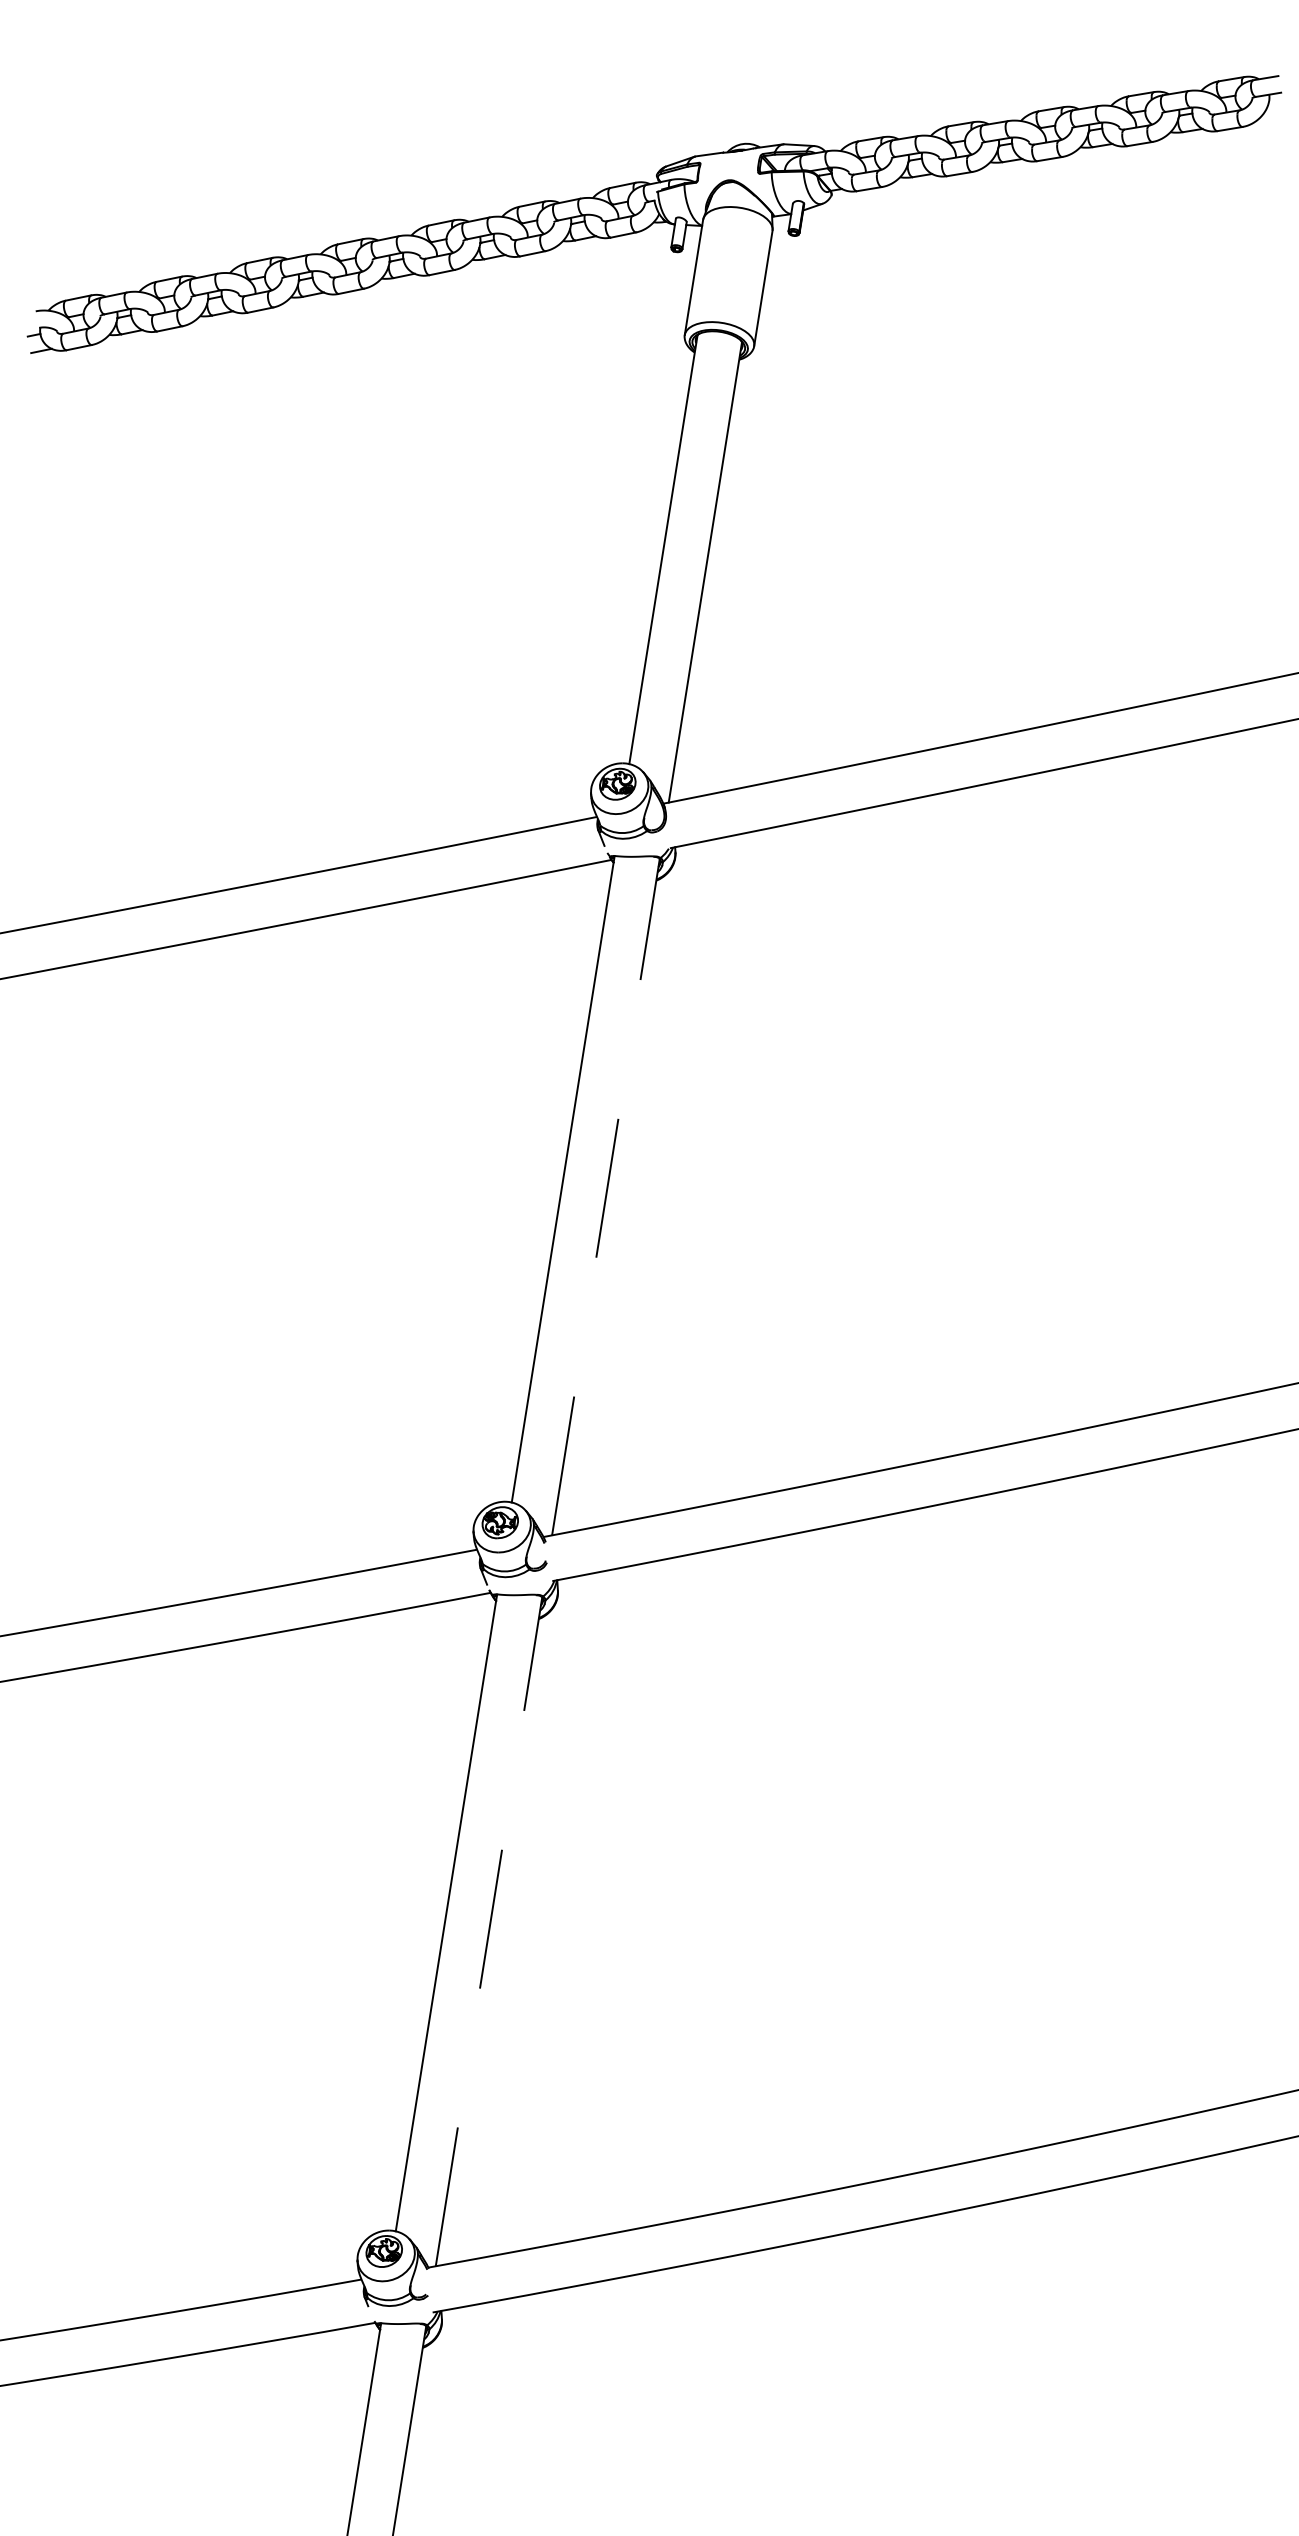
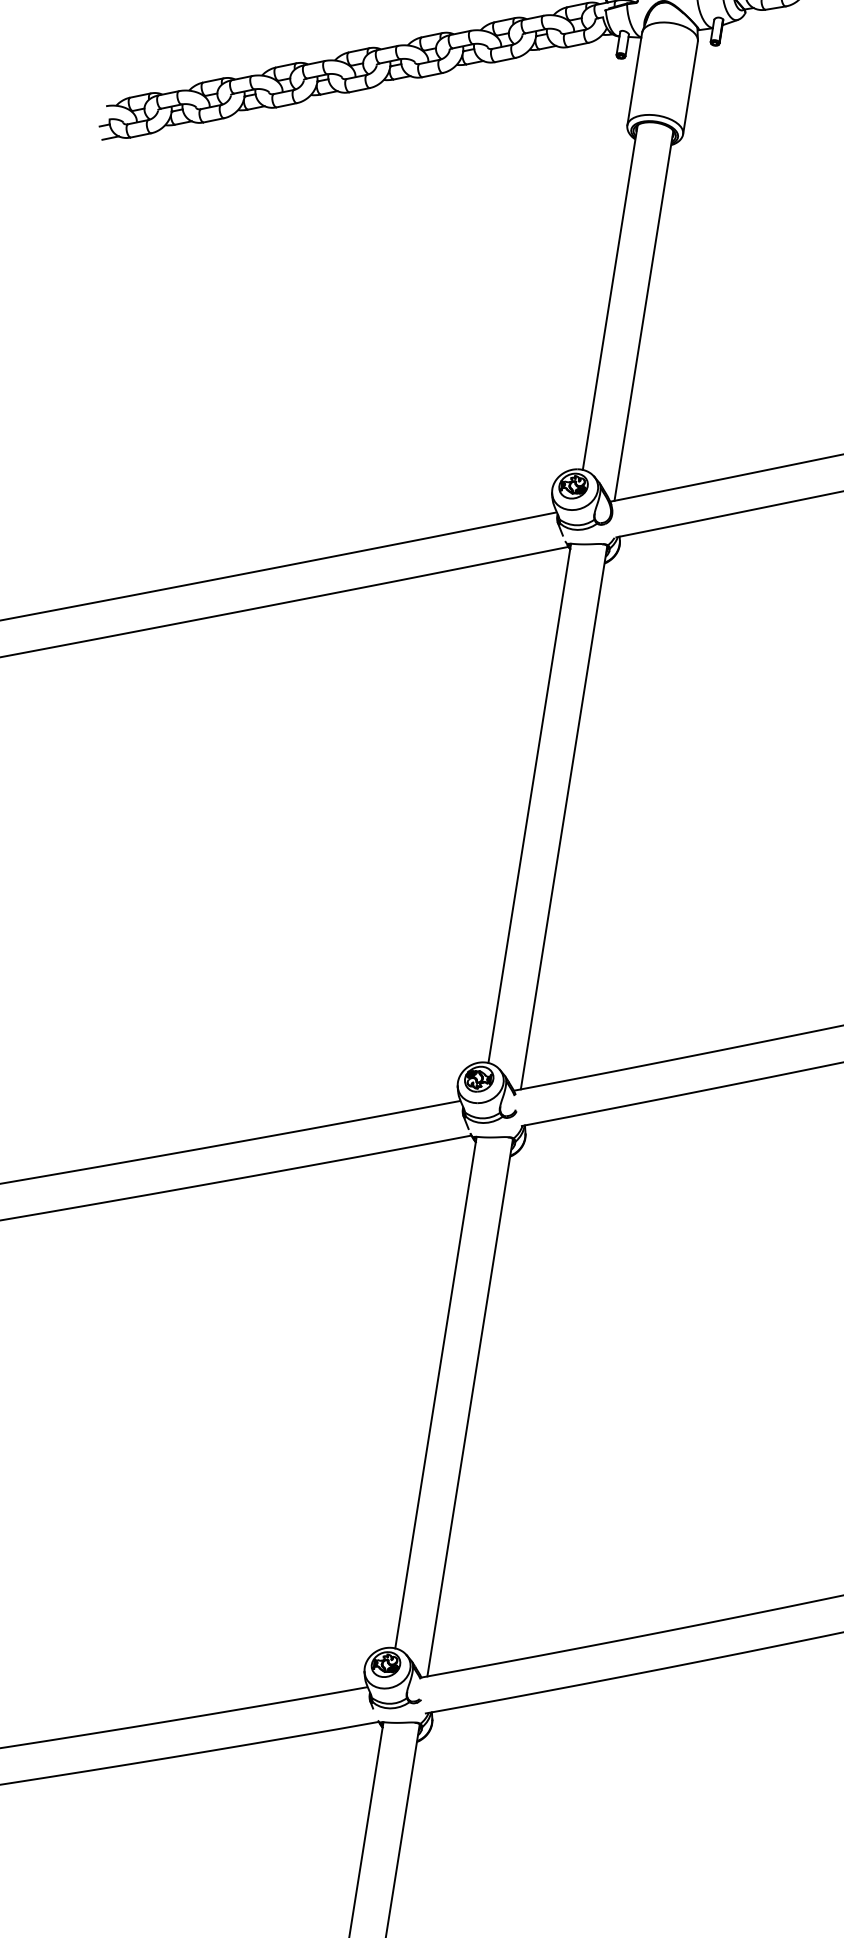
line: (606, 1196) -> (564, 817), dashed -> solid
line: (489, 1931) -> (470, 1407), dashed -> solid

